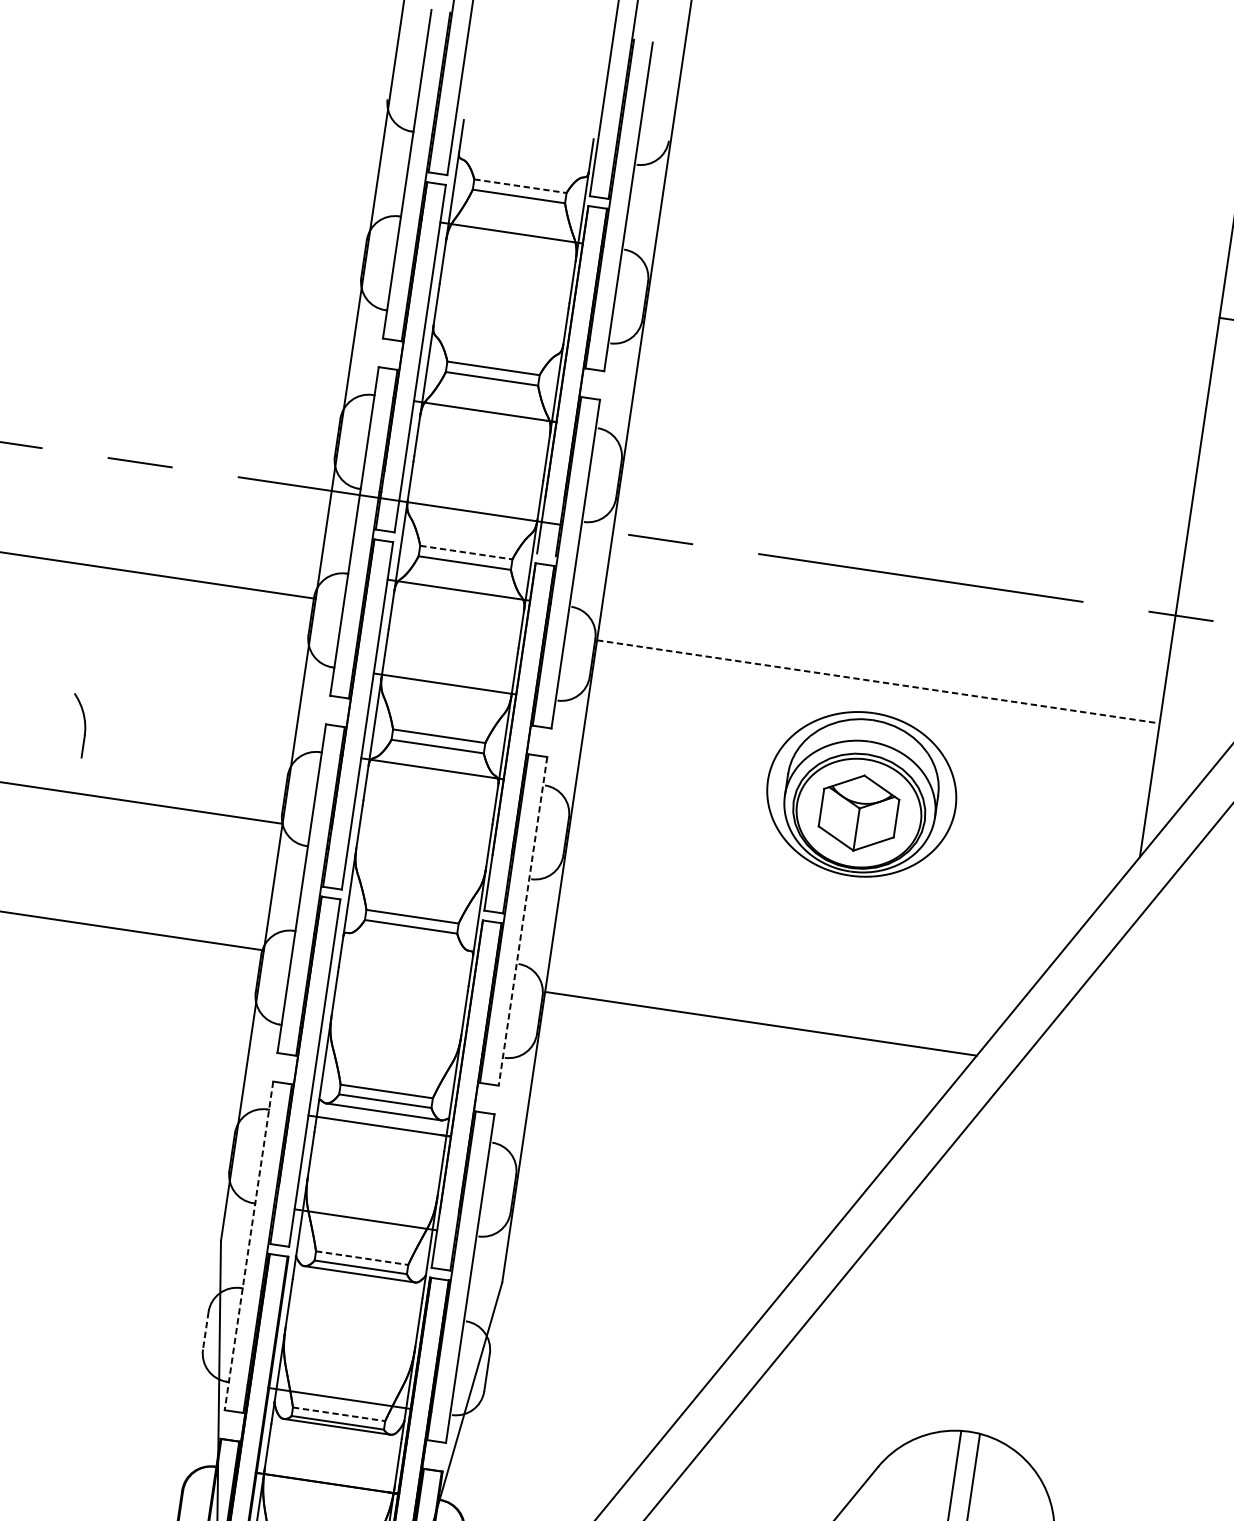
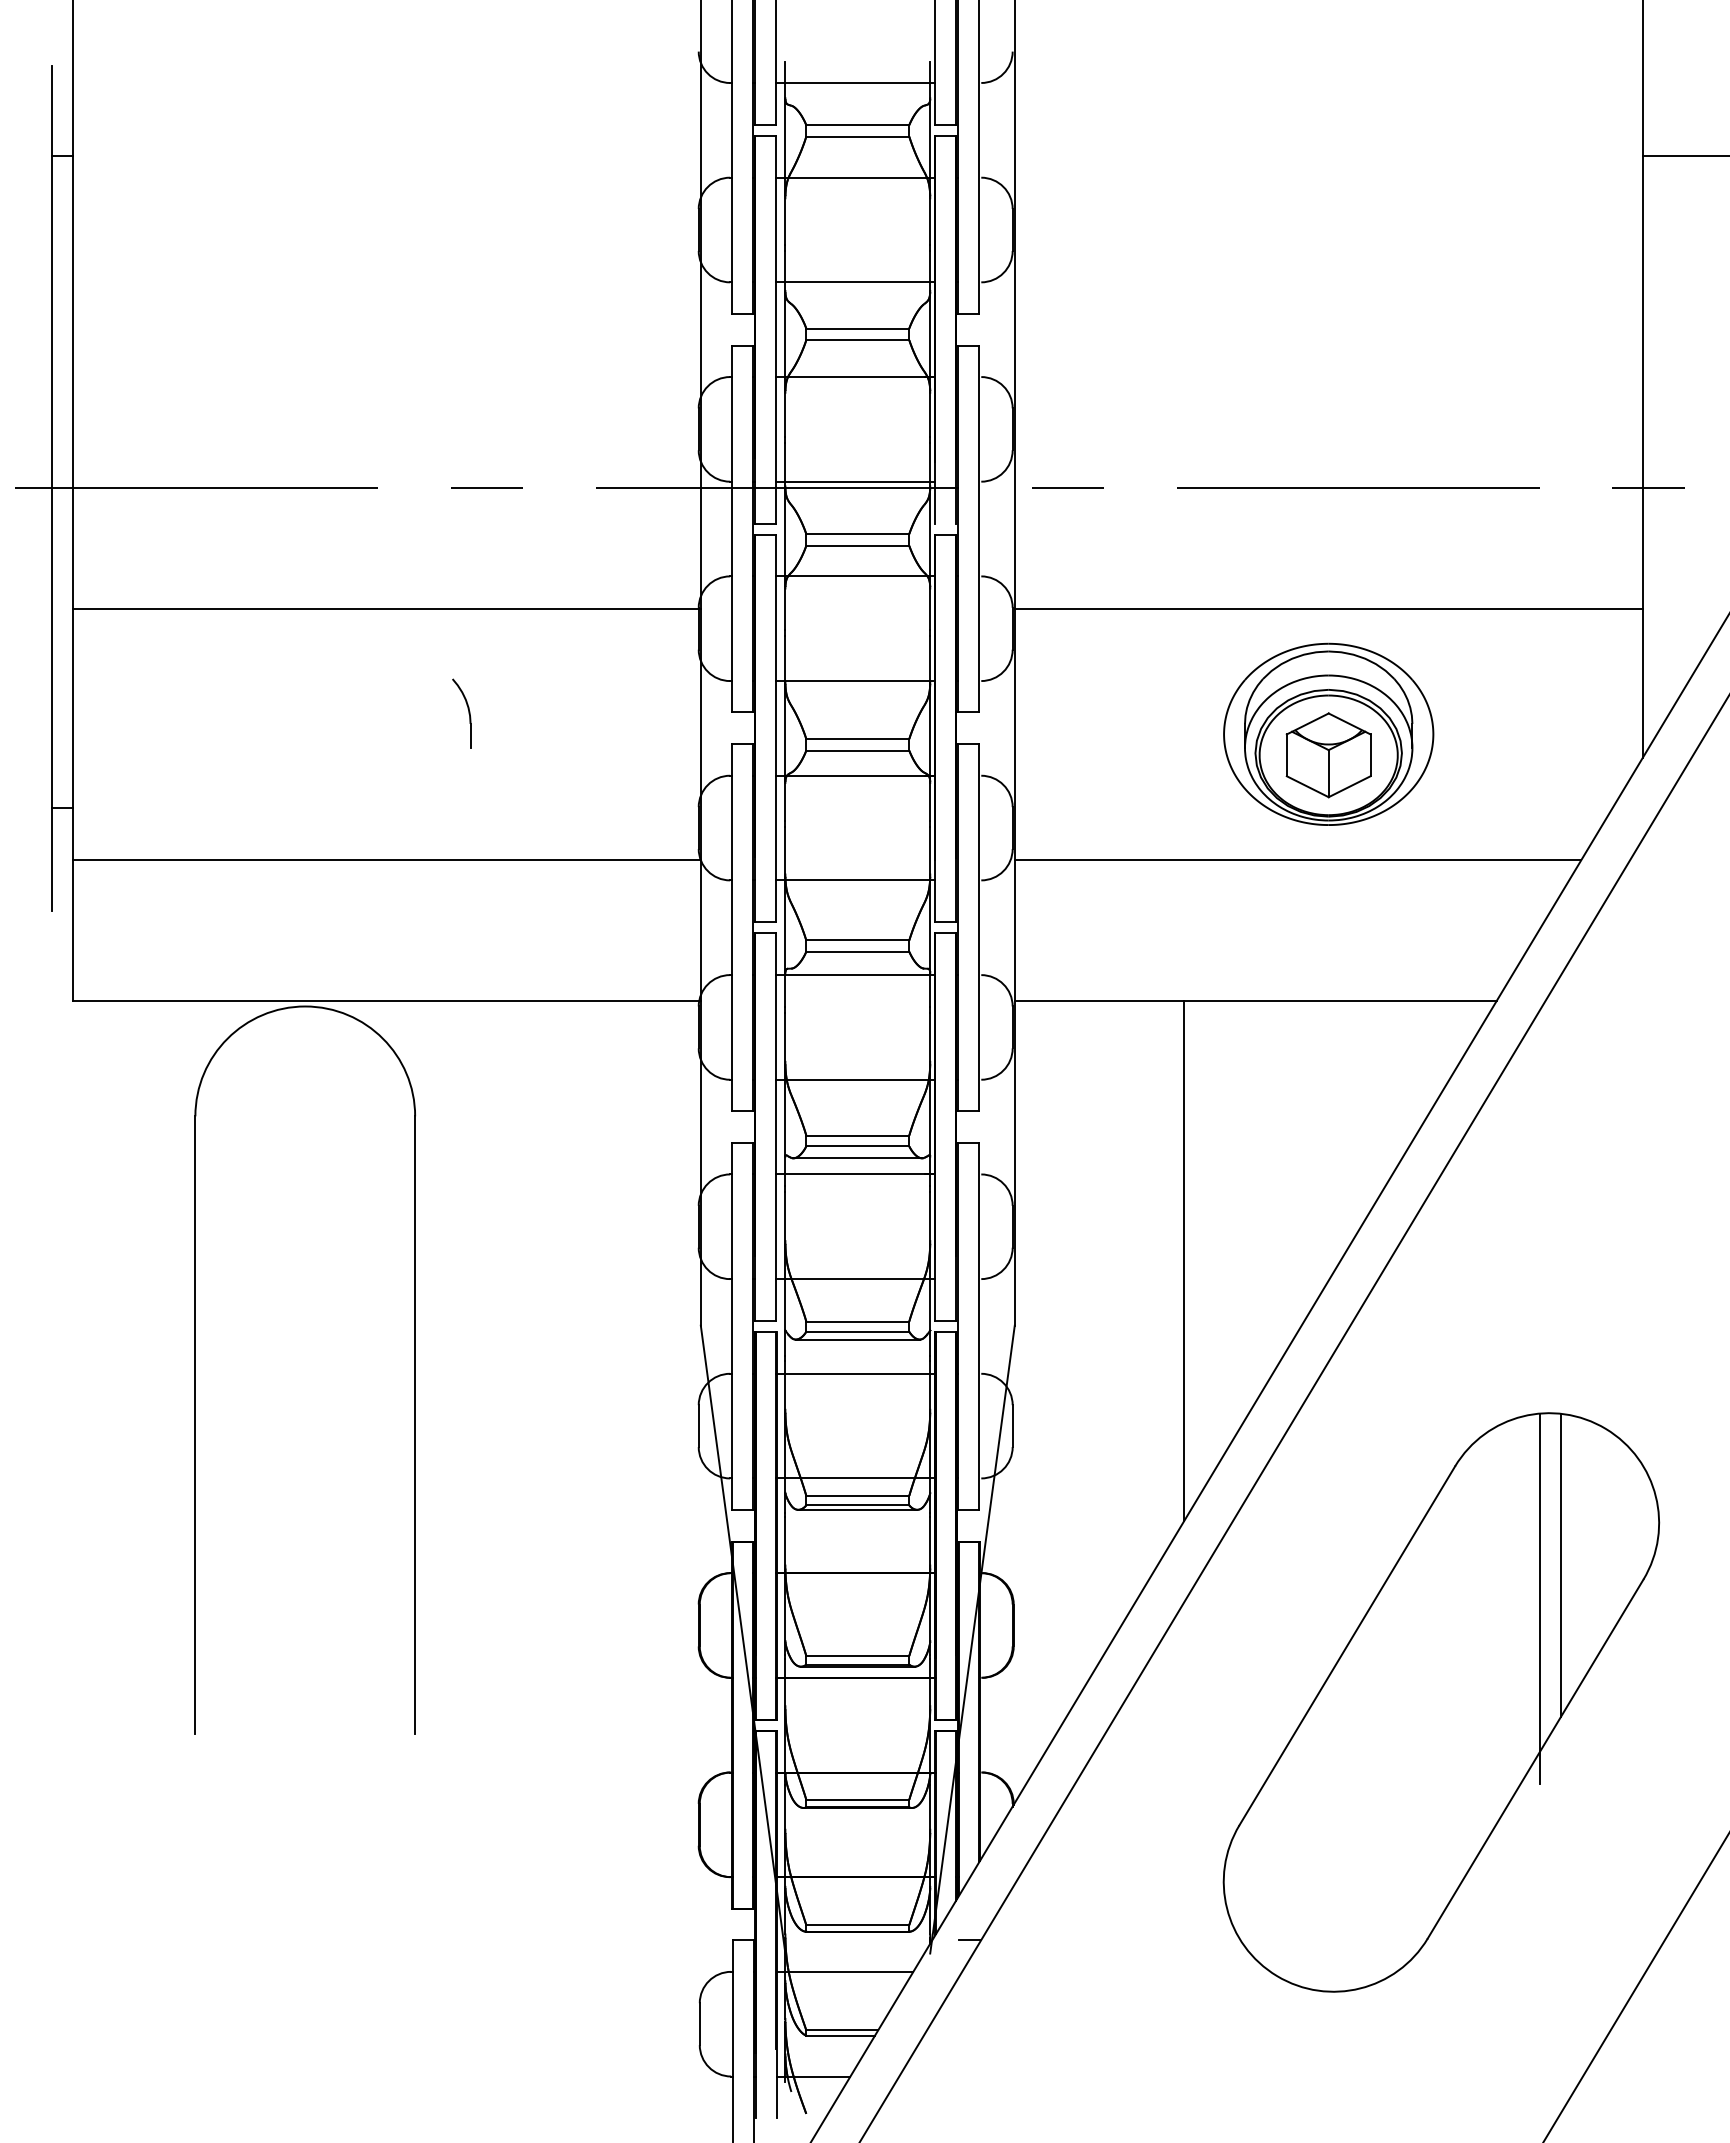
line: (523, 148) -> (855, 83), added
line: (521, 186) -> (858, 125), dashed -> solid
line: (497, 326) -> (855, 282), added
line: (471, 505) -> (855, 481), added
line: (466, 553) -> (858, 534), dashed -> solid
line: (878, 681) -> (1328, 608), dashed -> solid
part: (84, 726) -> (468, 713), moved
line: (418, 862) -> (855, 880), added
line: (817, 902) -> (1297, 859), added
line: (523, 922) -> (979, 928), dashed -> solid
line: (405, 947) -> (855, 975), added
line: (392, 1040) -> (855, 1079), added
line: (249, 1246) -> (732, 1326), dashed -> solid
line: (662, 1246) -> (1184, 1260), added
line: (362, 1258) -> (858, 1321), dashed -> solid
line: (353, 1304) -> (855, 1373), added
line: (205, 1331) -> (698, 1426), dashed -> solid
line: (339, 1414) -> (858, 1495), dashed -> solid

